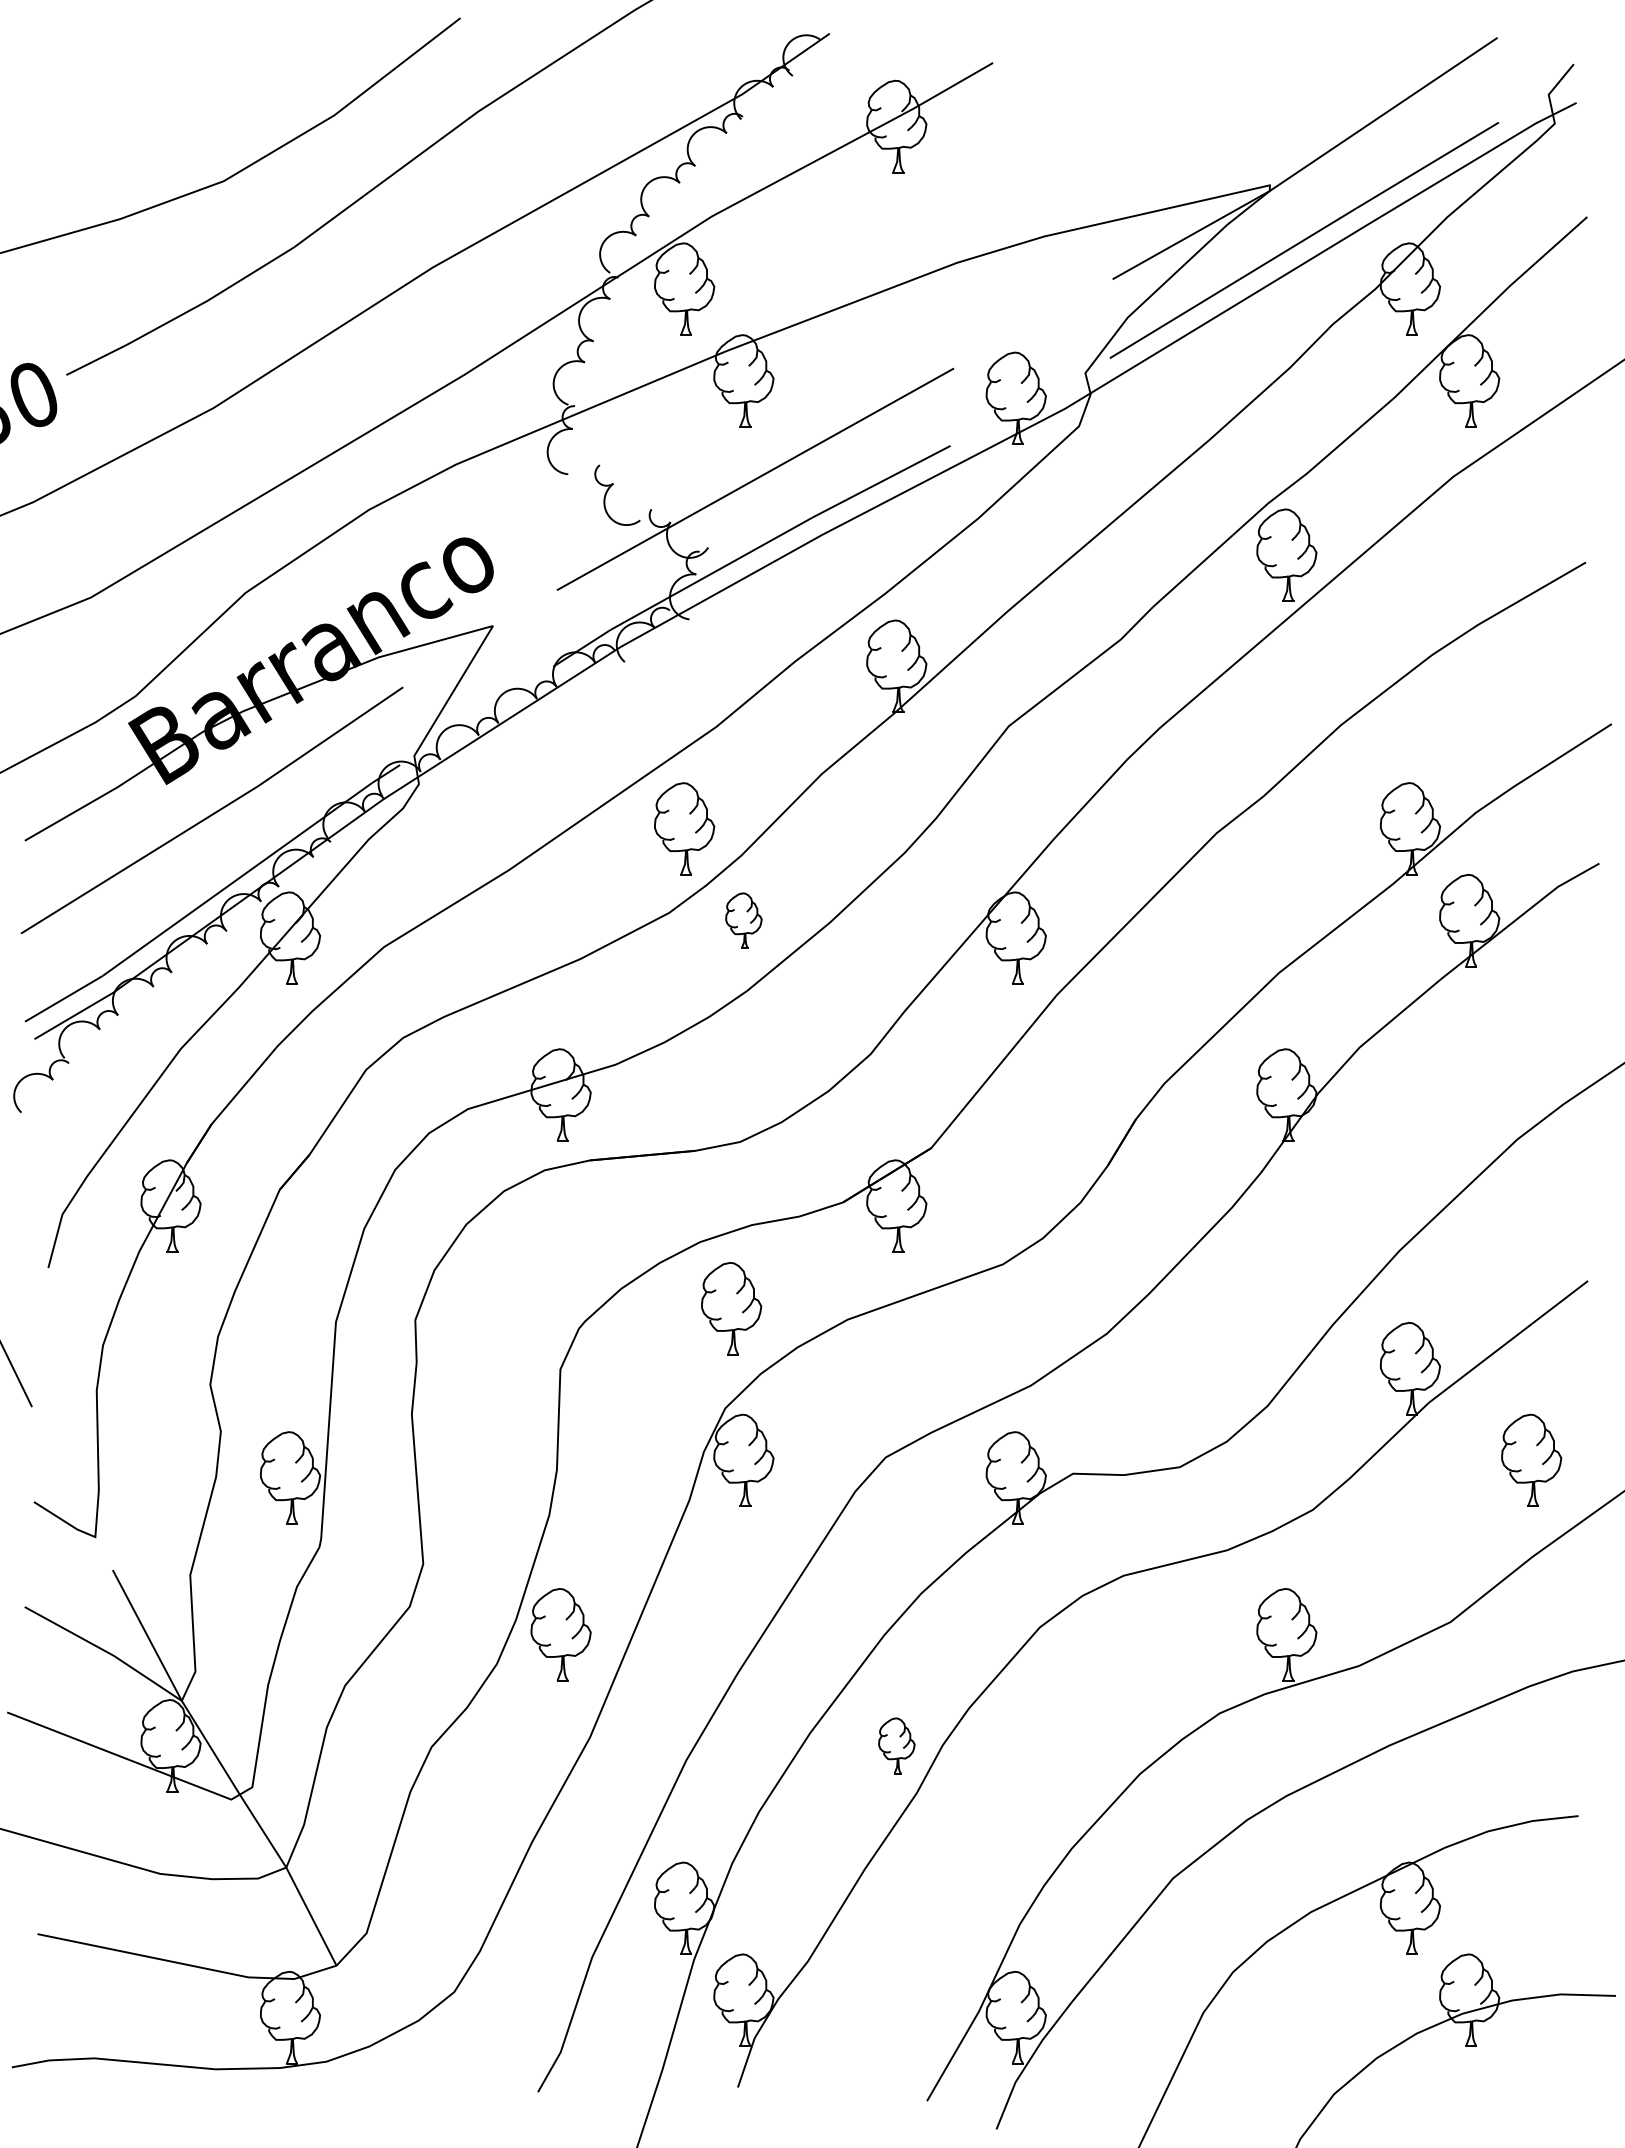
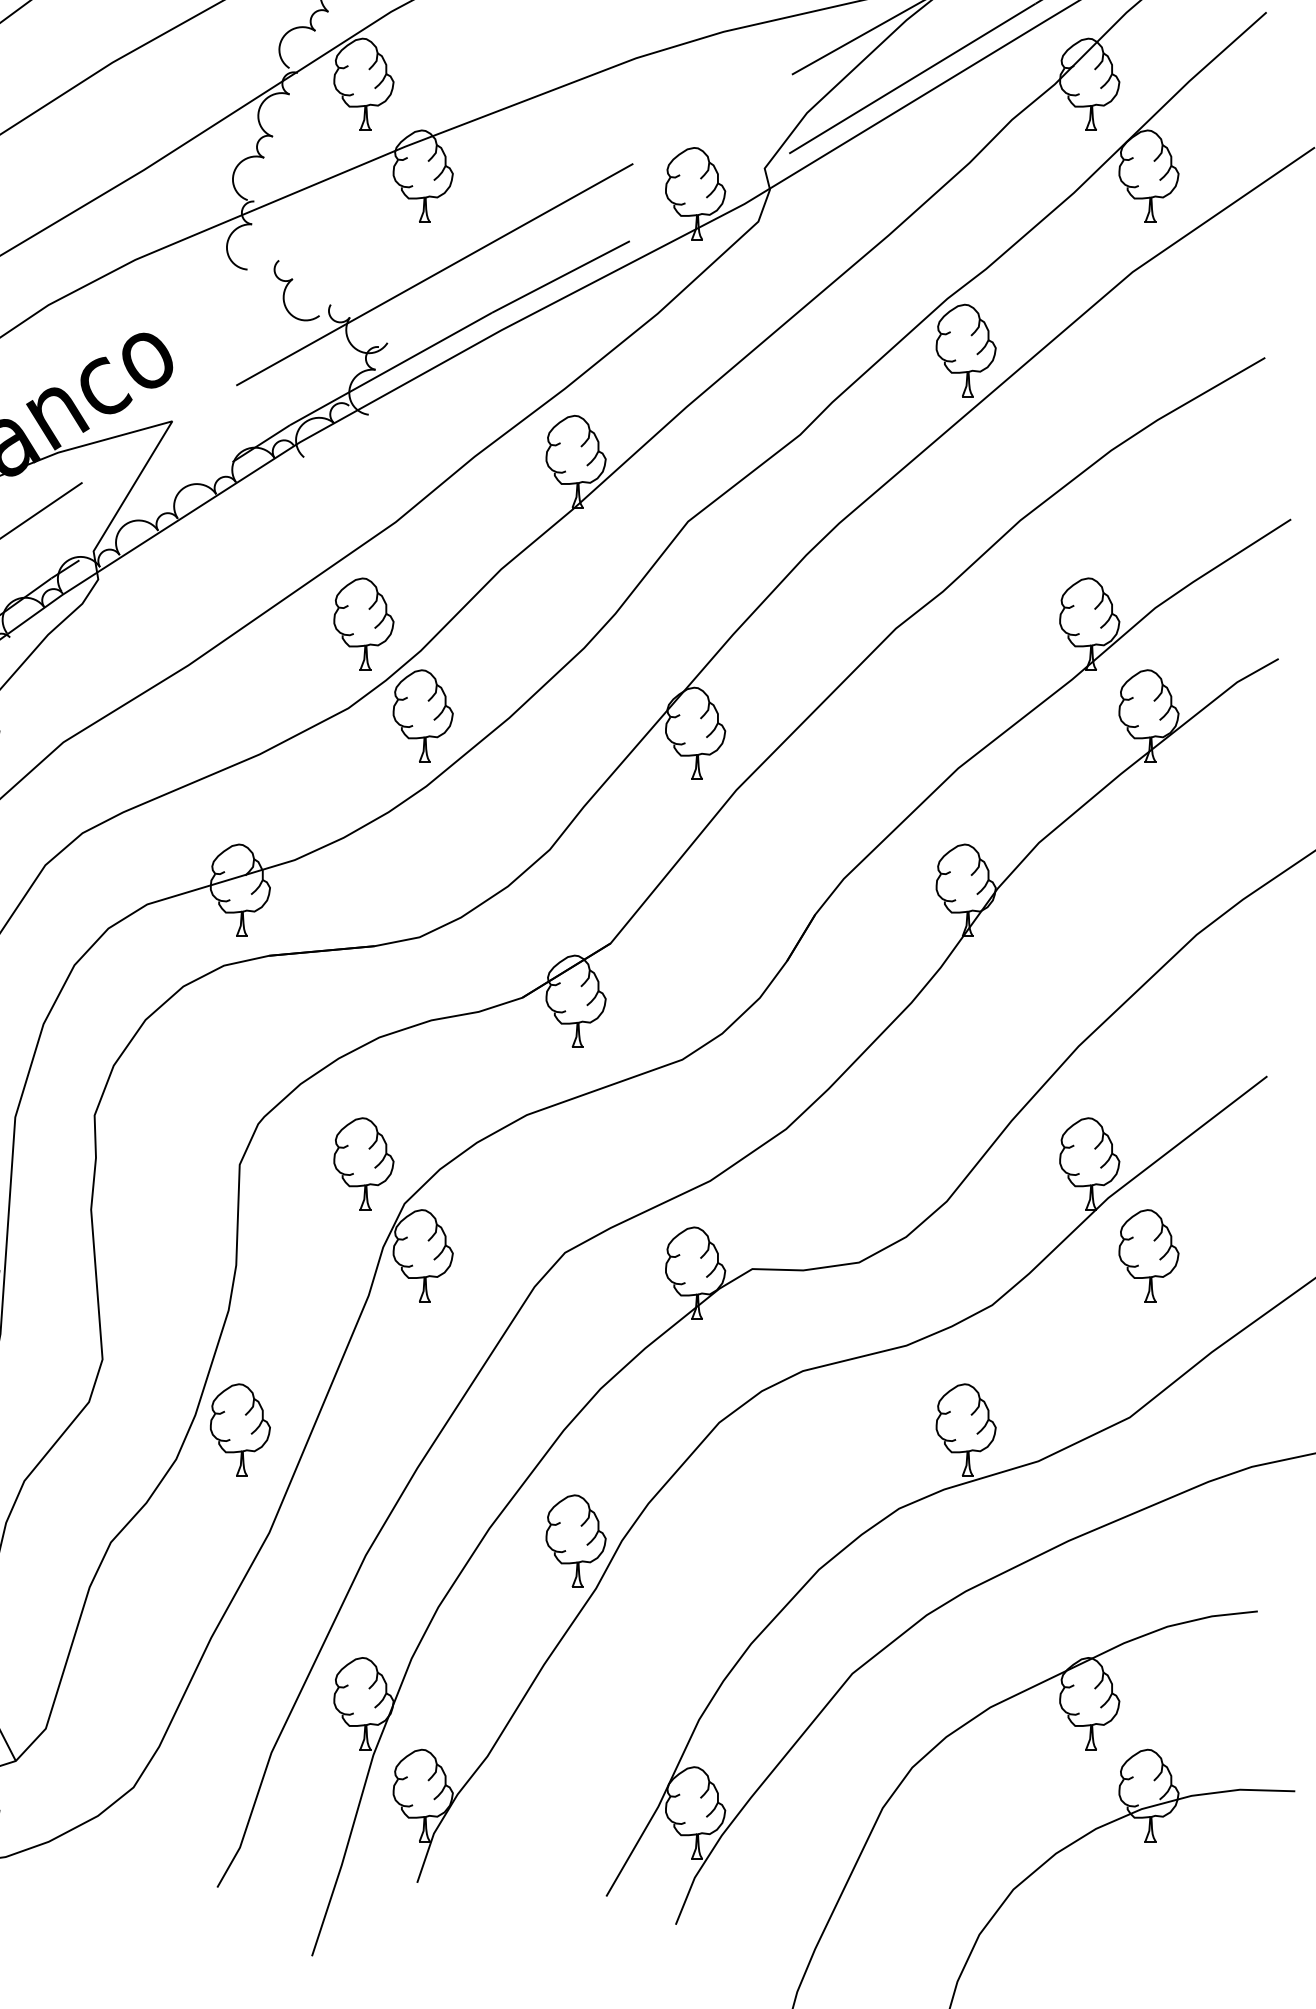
part: (743, 920) -> (422, 715), size x1.67
part: (731, 1308) -> (363, 1163), moved
part: (1531, 1459) -> (1148, 1254), moved
part: (896, 1745) -> (575, 1540), size x1.67

